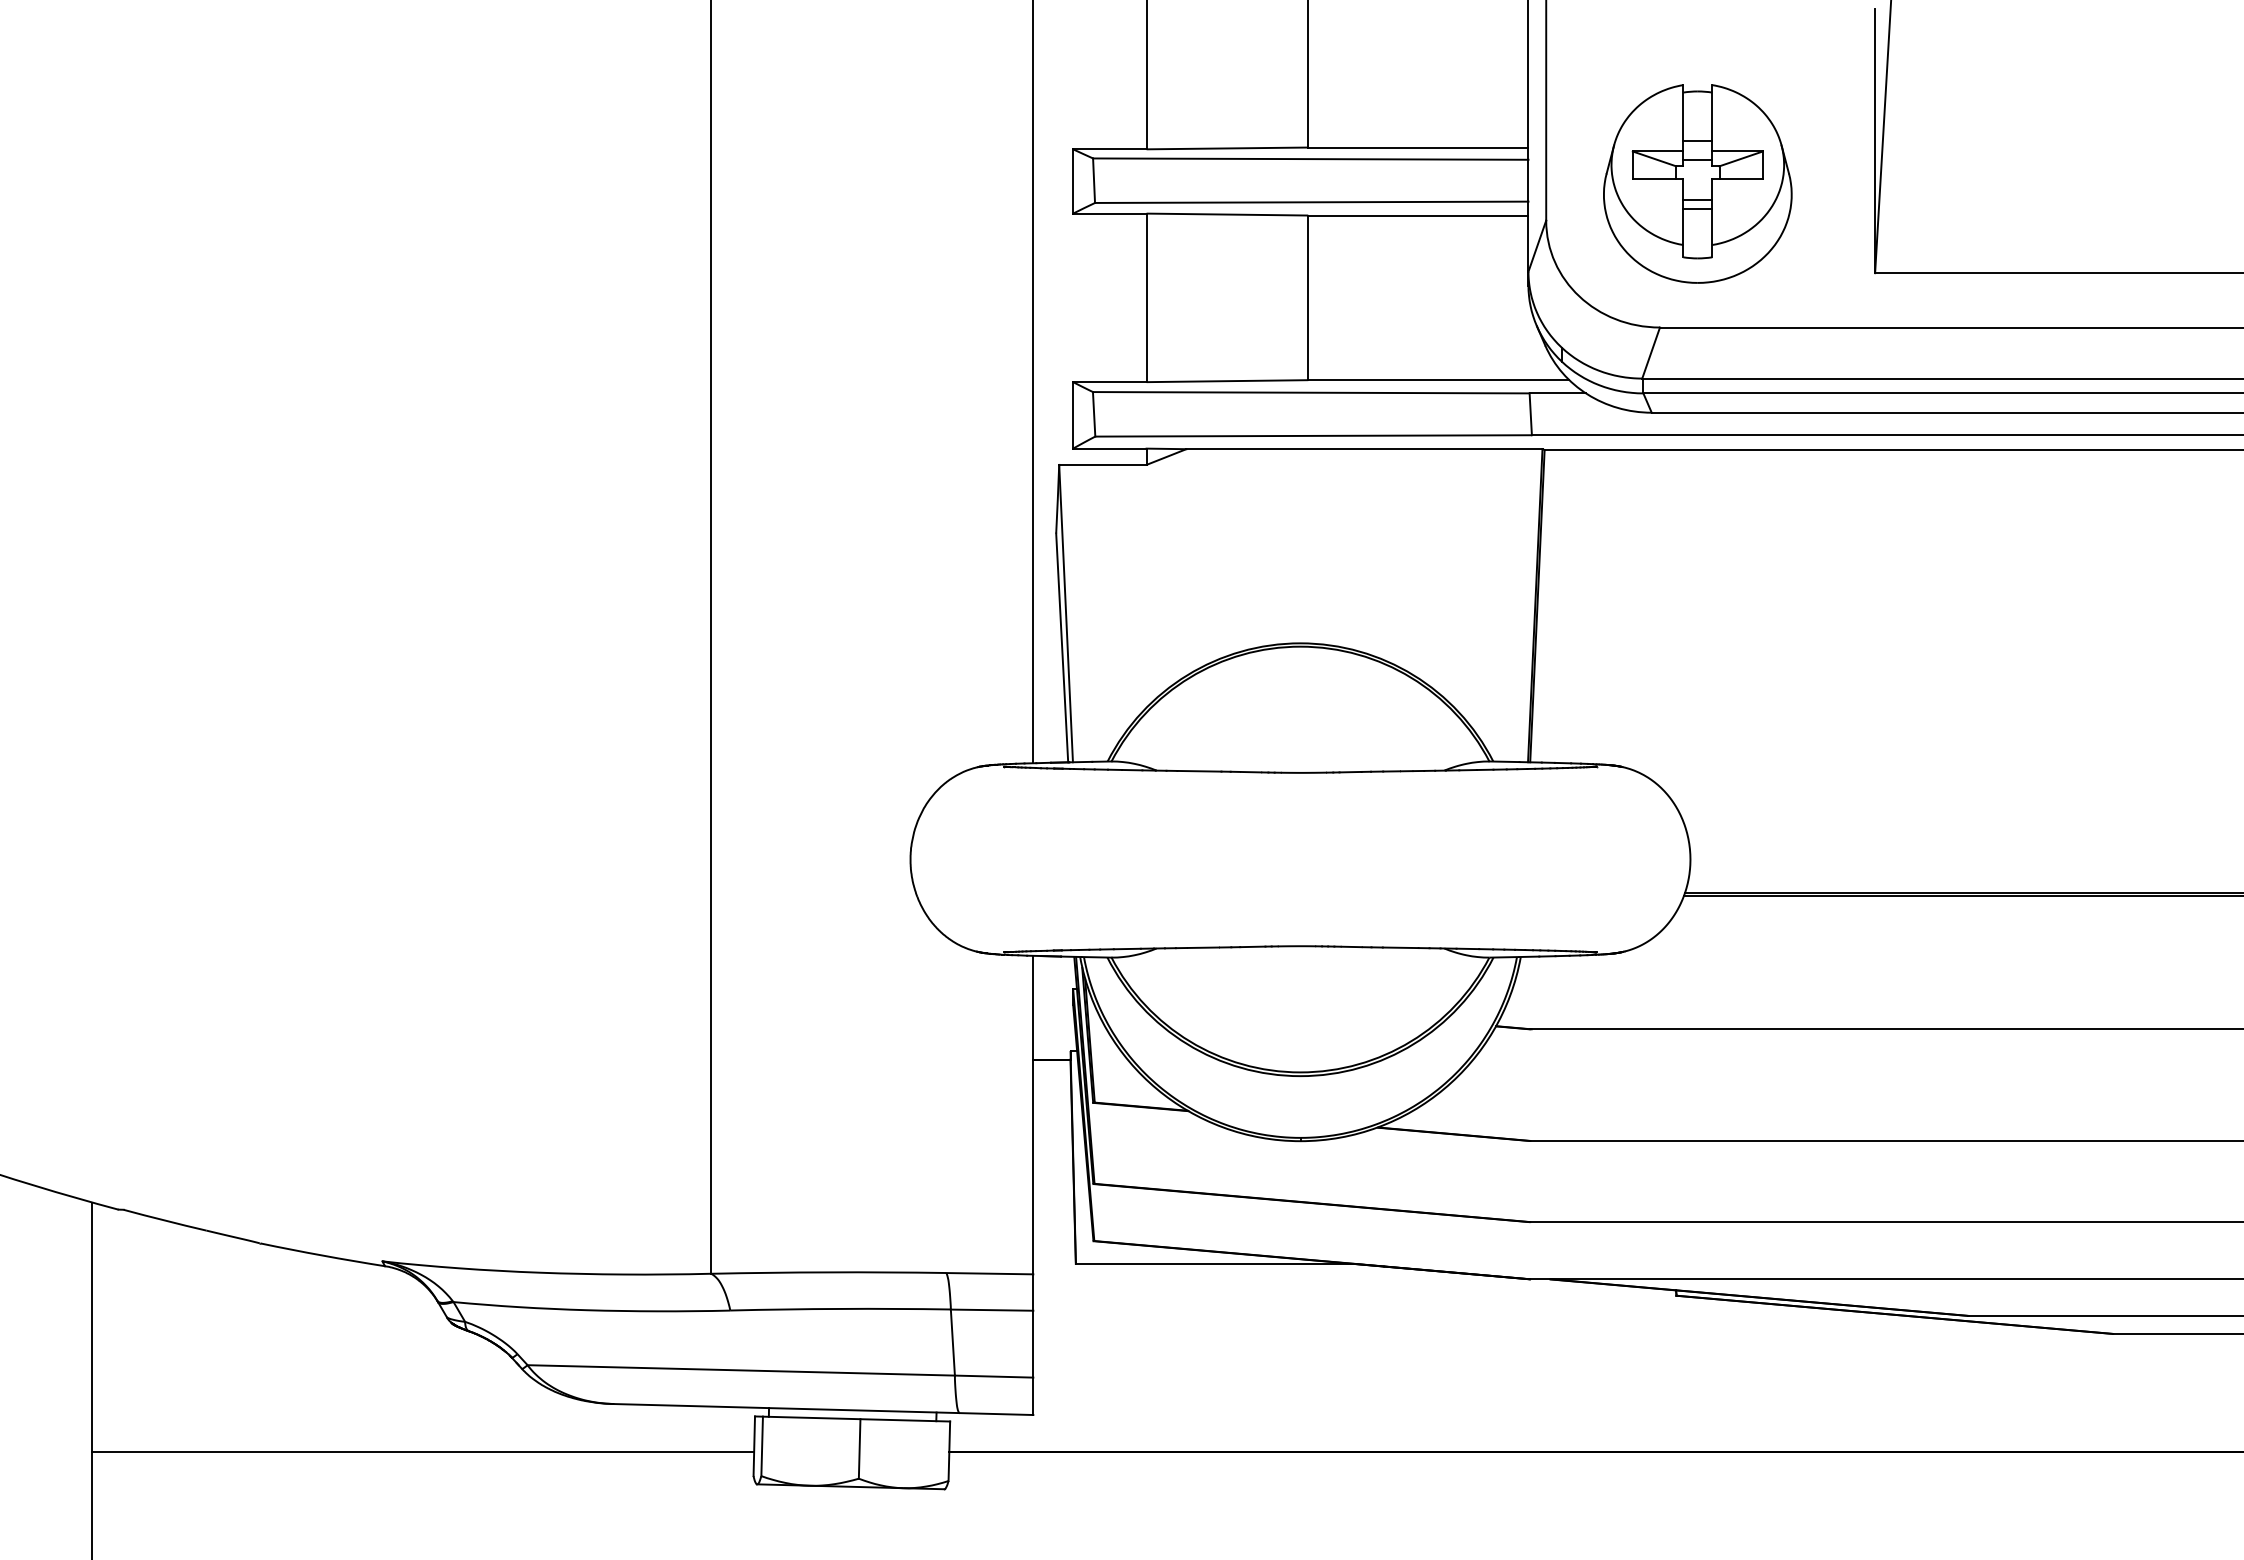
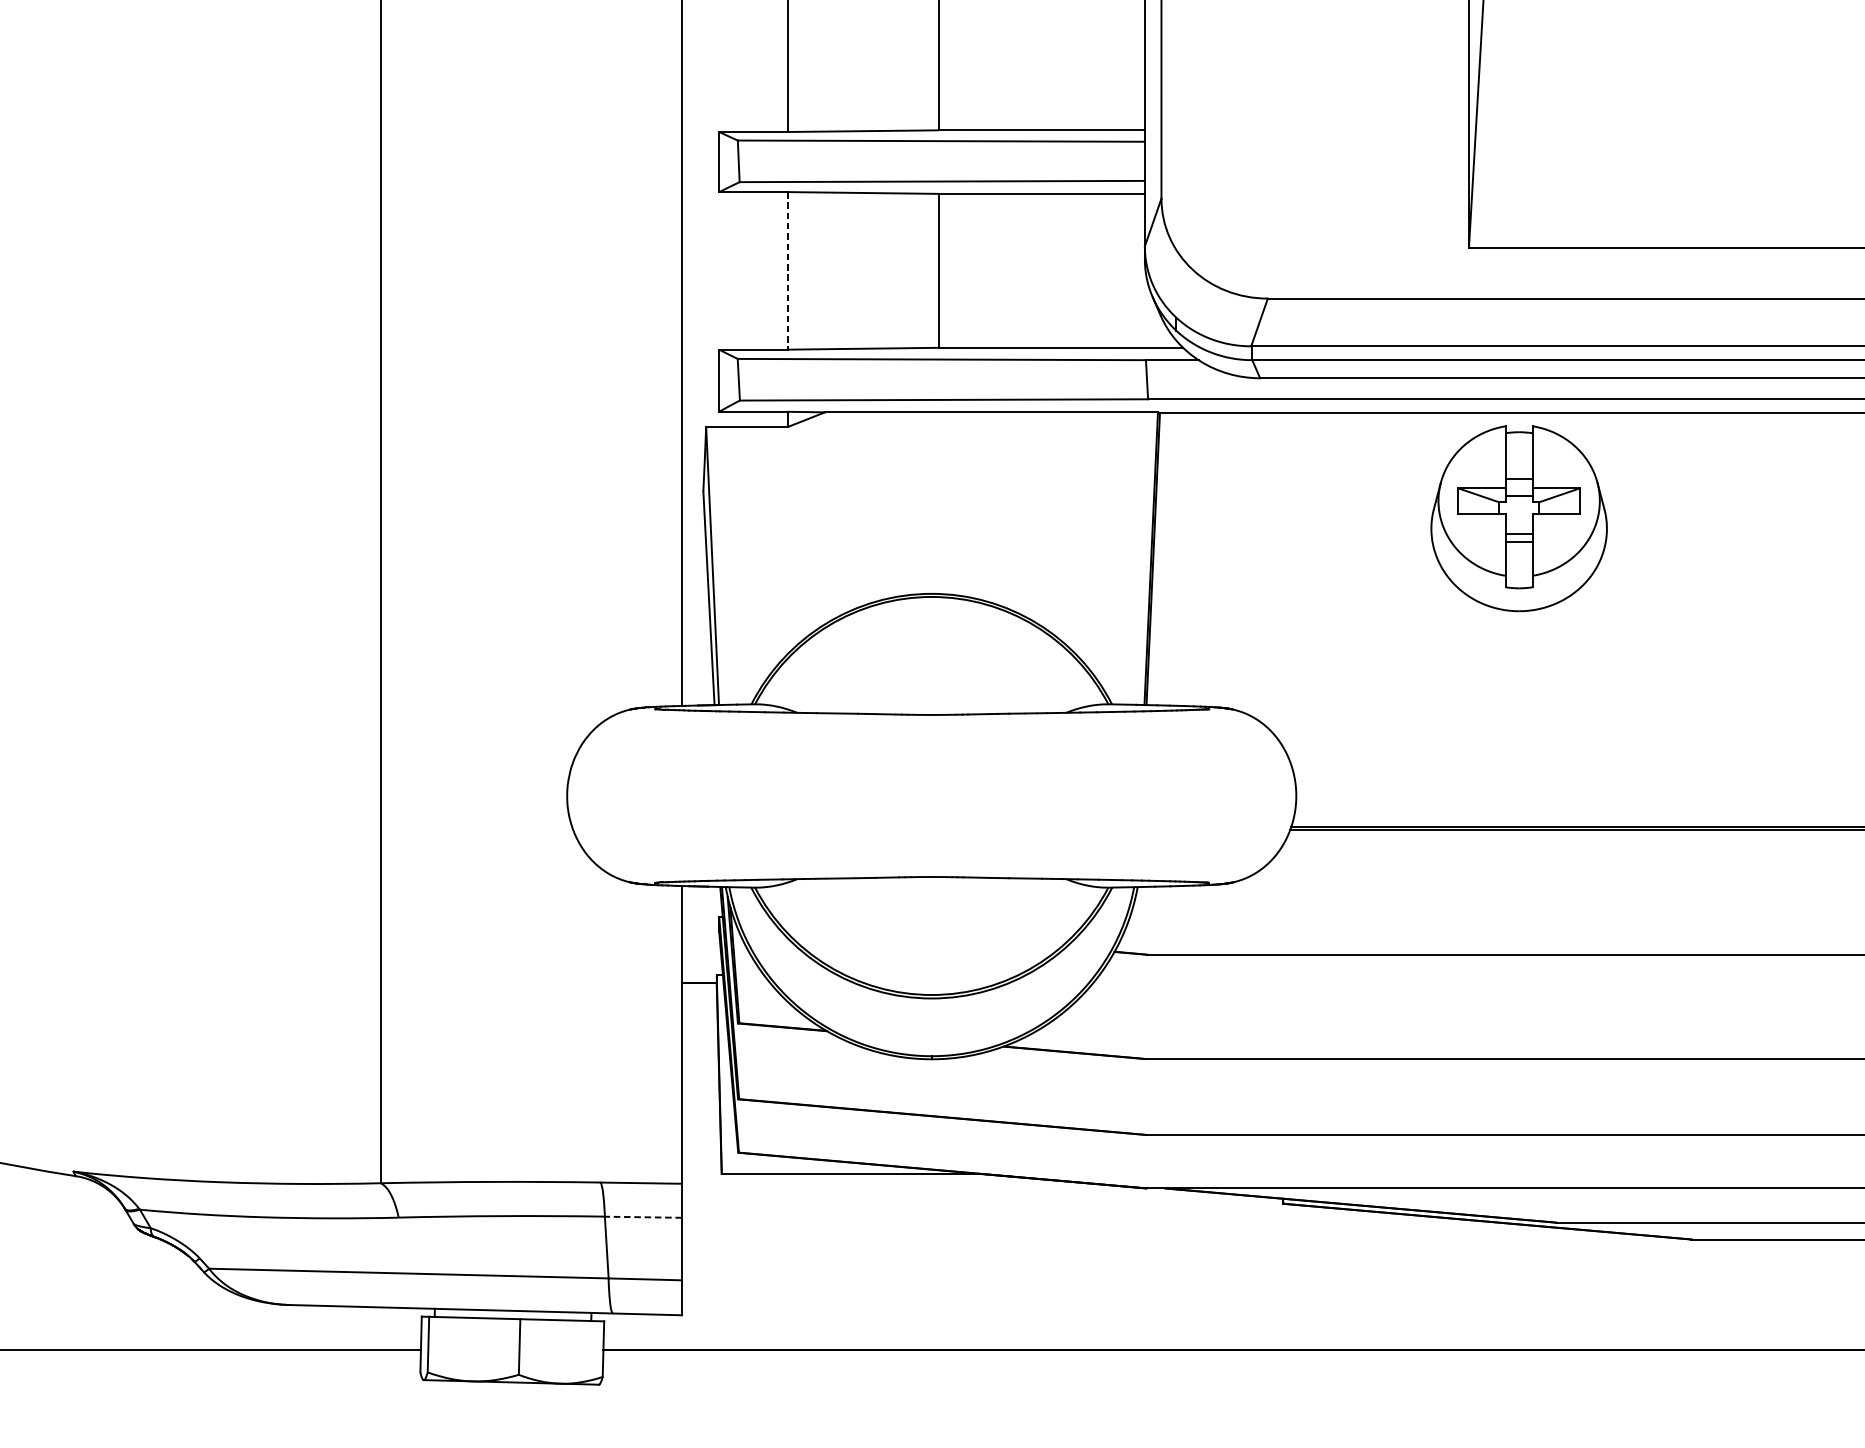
part: (1697, 183) -> (1518, 518), moved
line: (1146, 298) -> (787, 271), solid -> dashed
line: (991, 1310) -> (642, 1217), solid -> dashed

